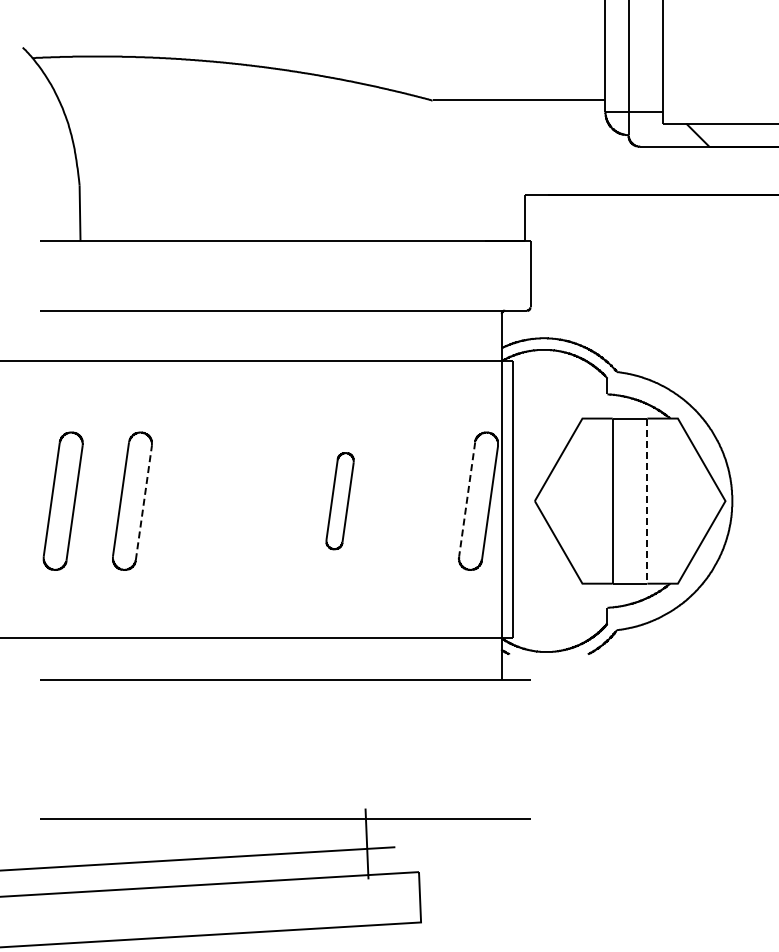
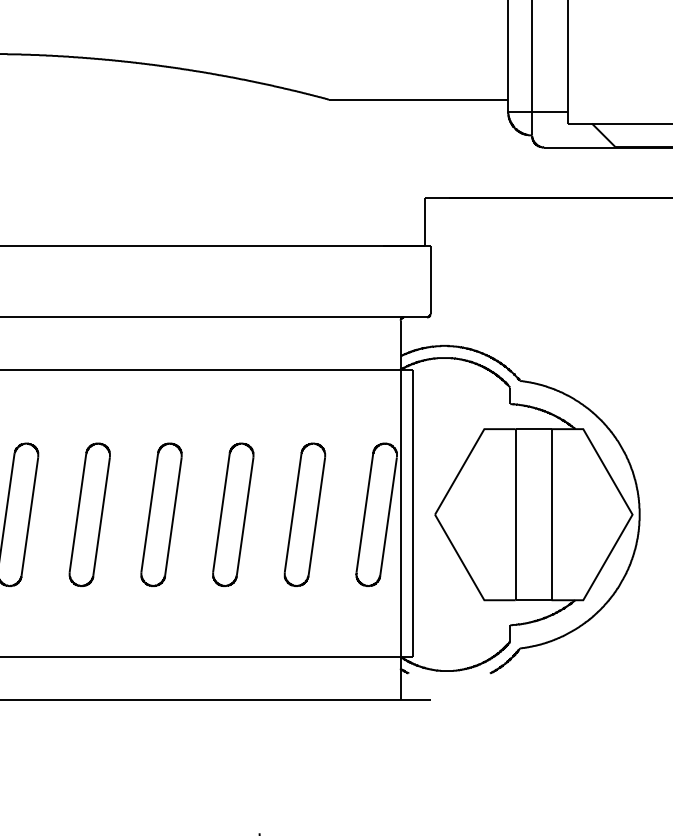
line: (467, 499) -> (365, 513), dashed -> solid
part: (201, 500) -> (89, 514), added
part: (270, 500) -> (161, 514), added
part: (339, 500) -> (232, 514), size x1.43
part: (409, 500) -> (305, 514), added
line: (647, 501) -> (551, 515), dashed -> solid
line: (143, 502) -> (29, 516), dashed -> solid

